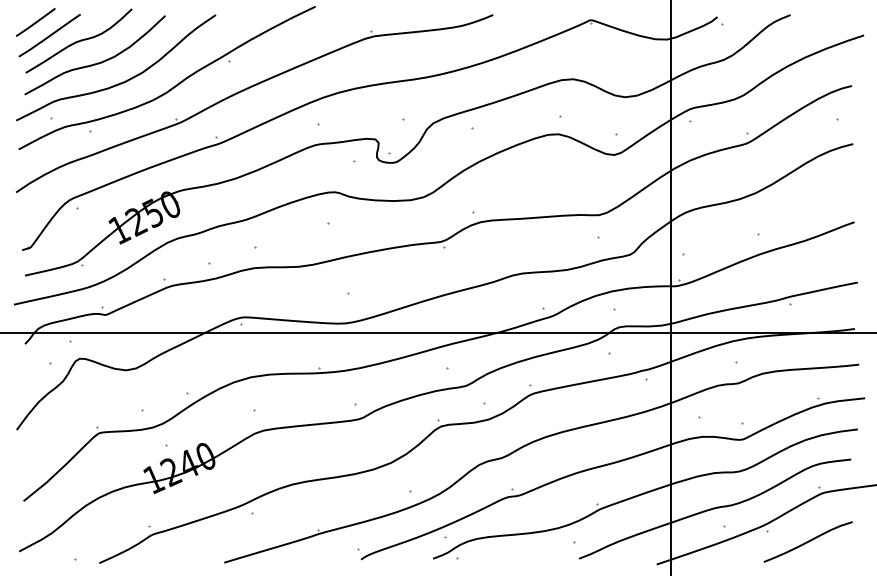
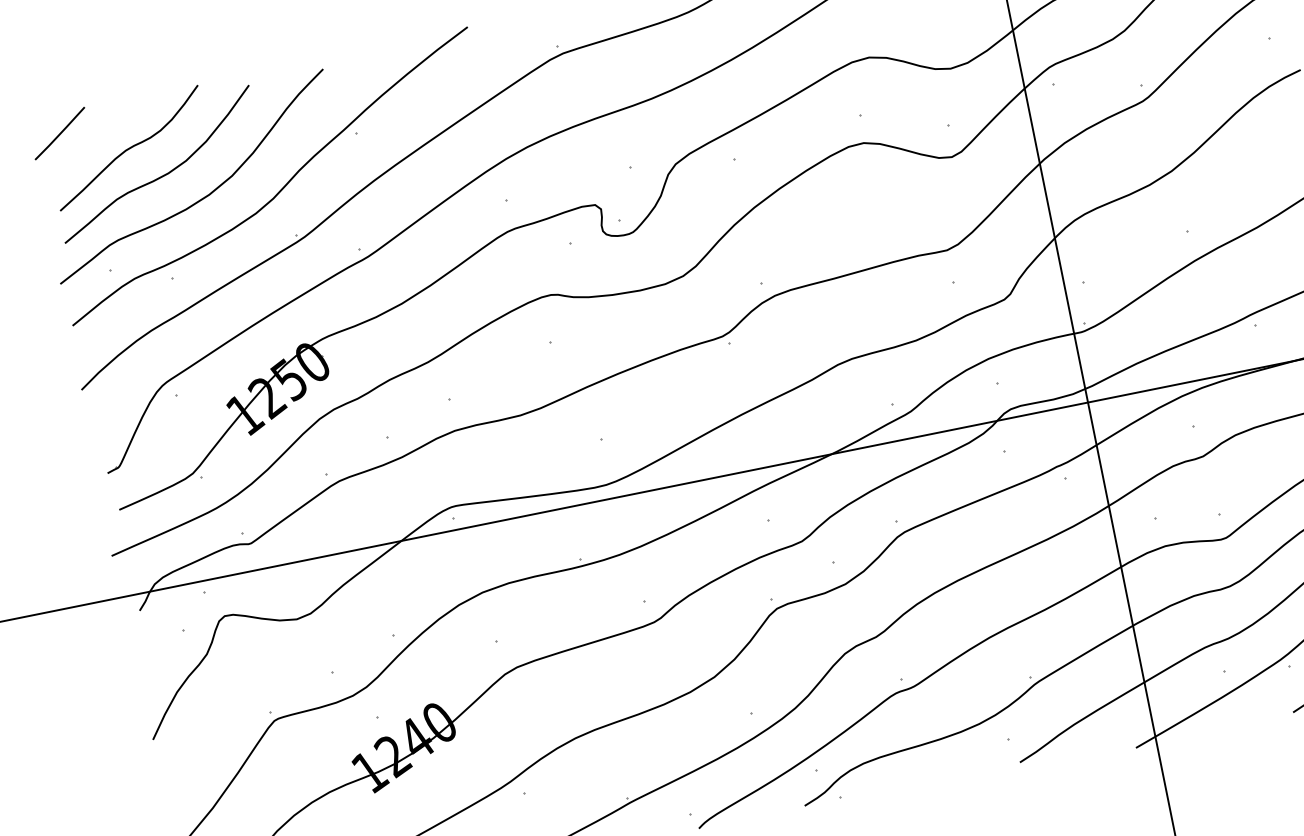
line: (49, 35) -> (84, 148), removed

